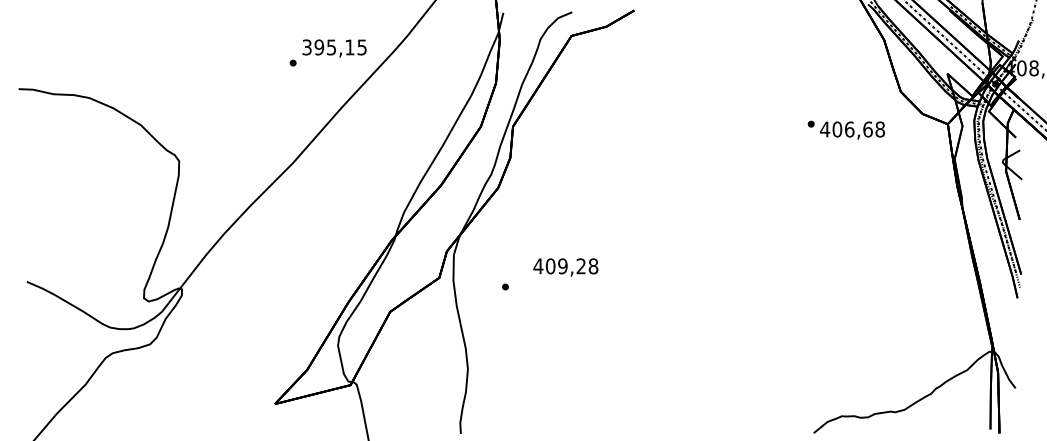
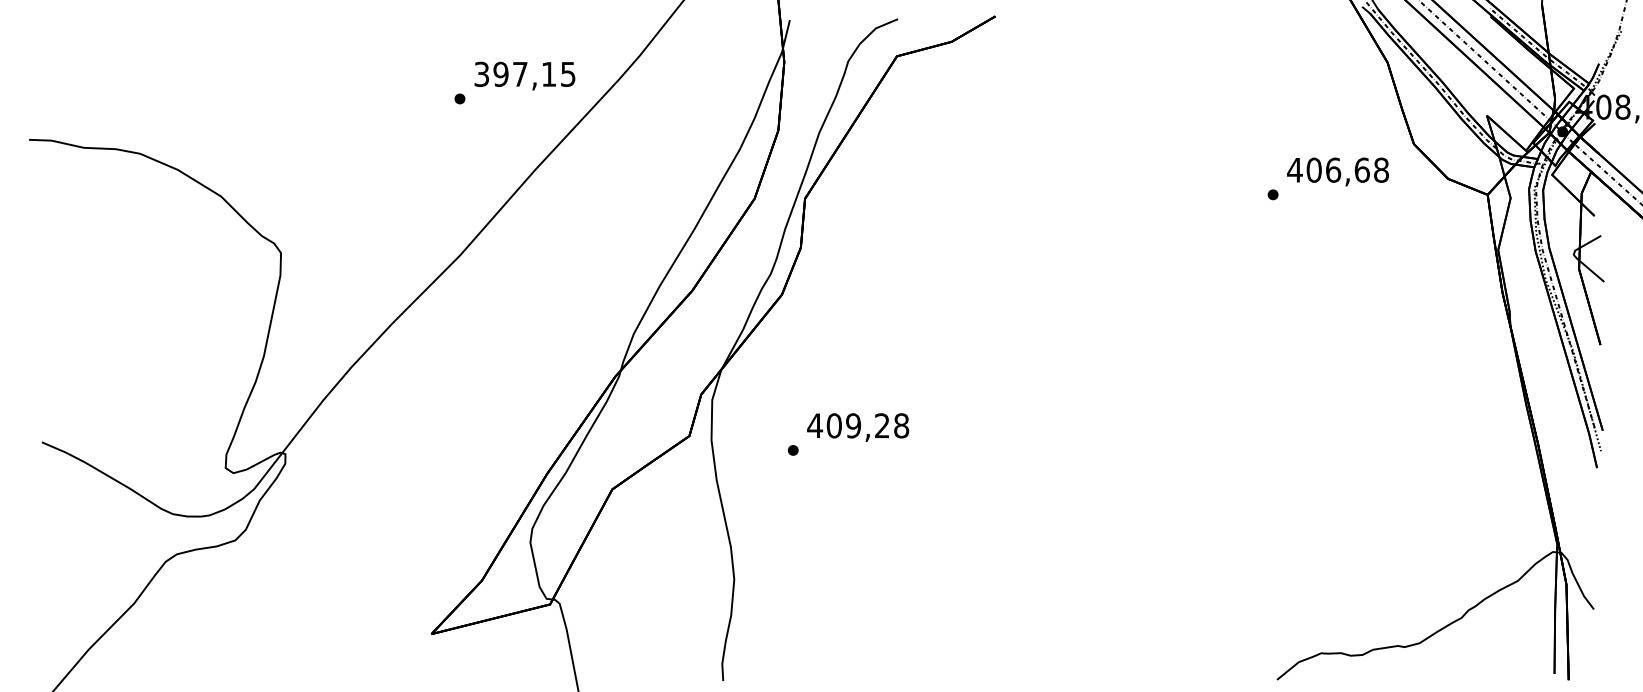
text: (331, 47) -> (520, 74), 395,15 -> 397,15
text: (852, 130) -> (1337, 171), moved
text: (565, 267) -> (857, 427), moved

